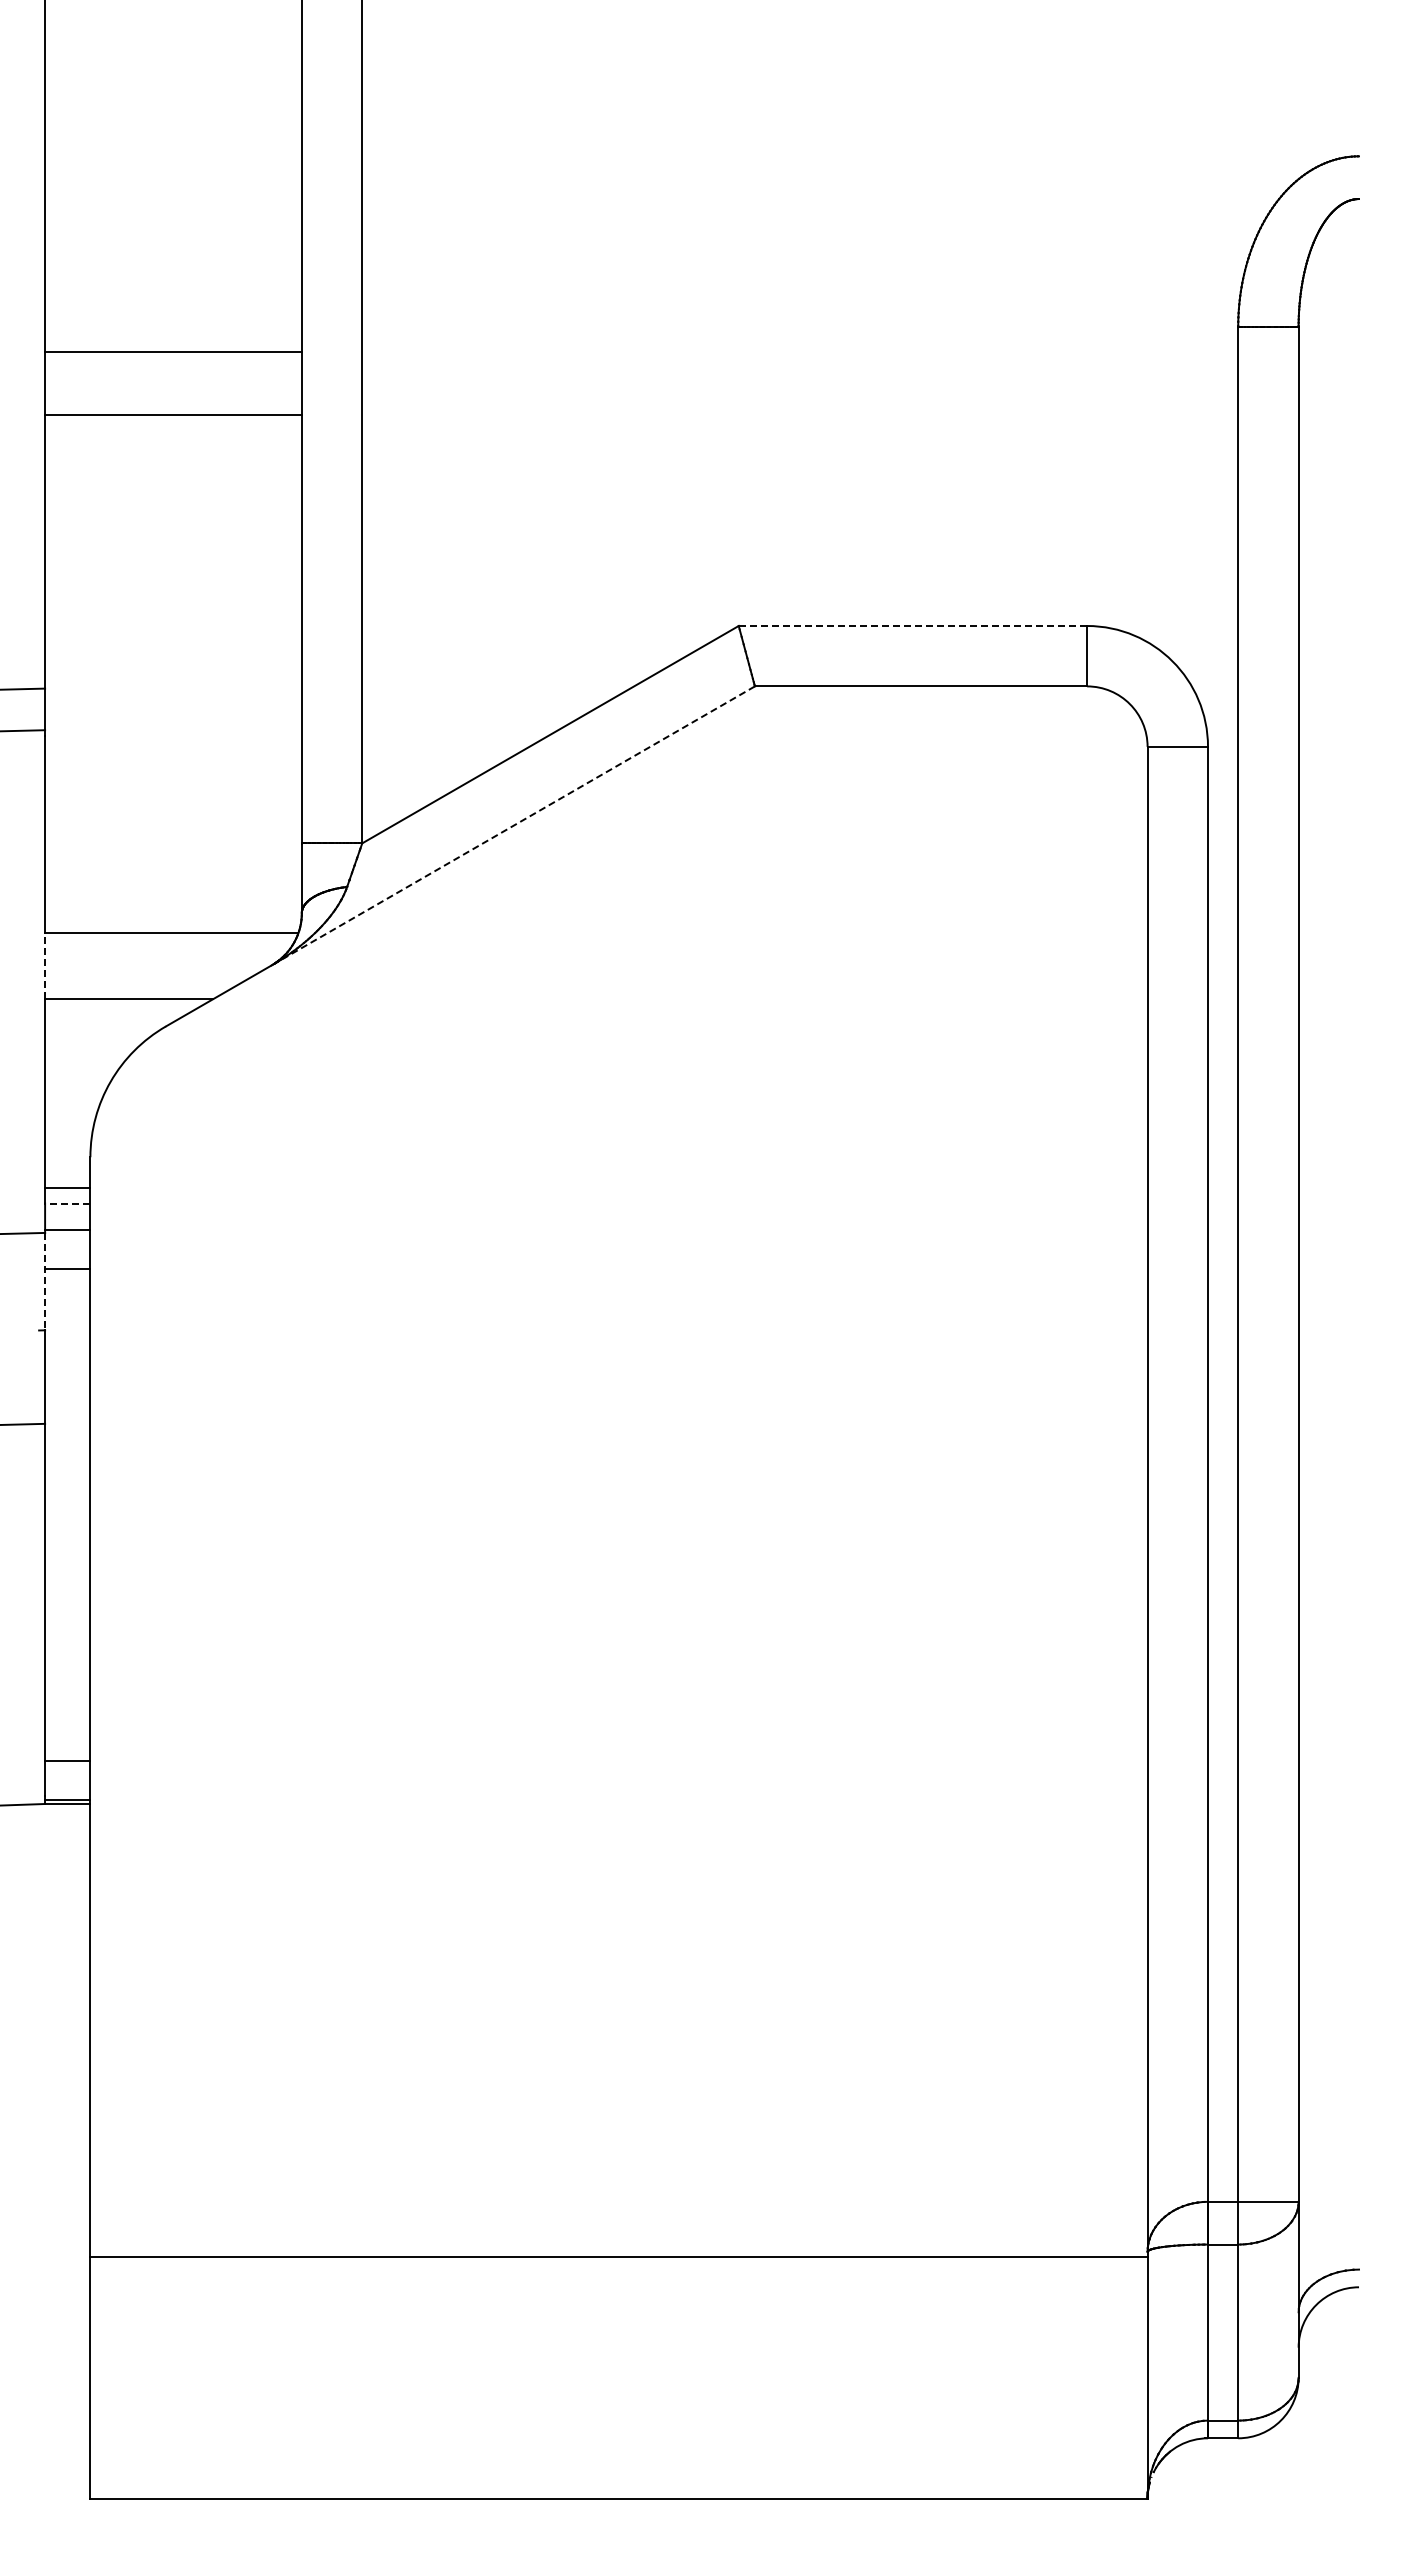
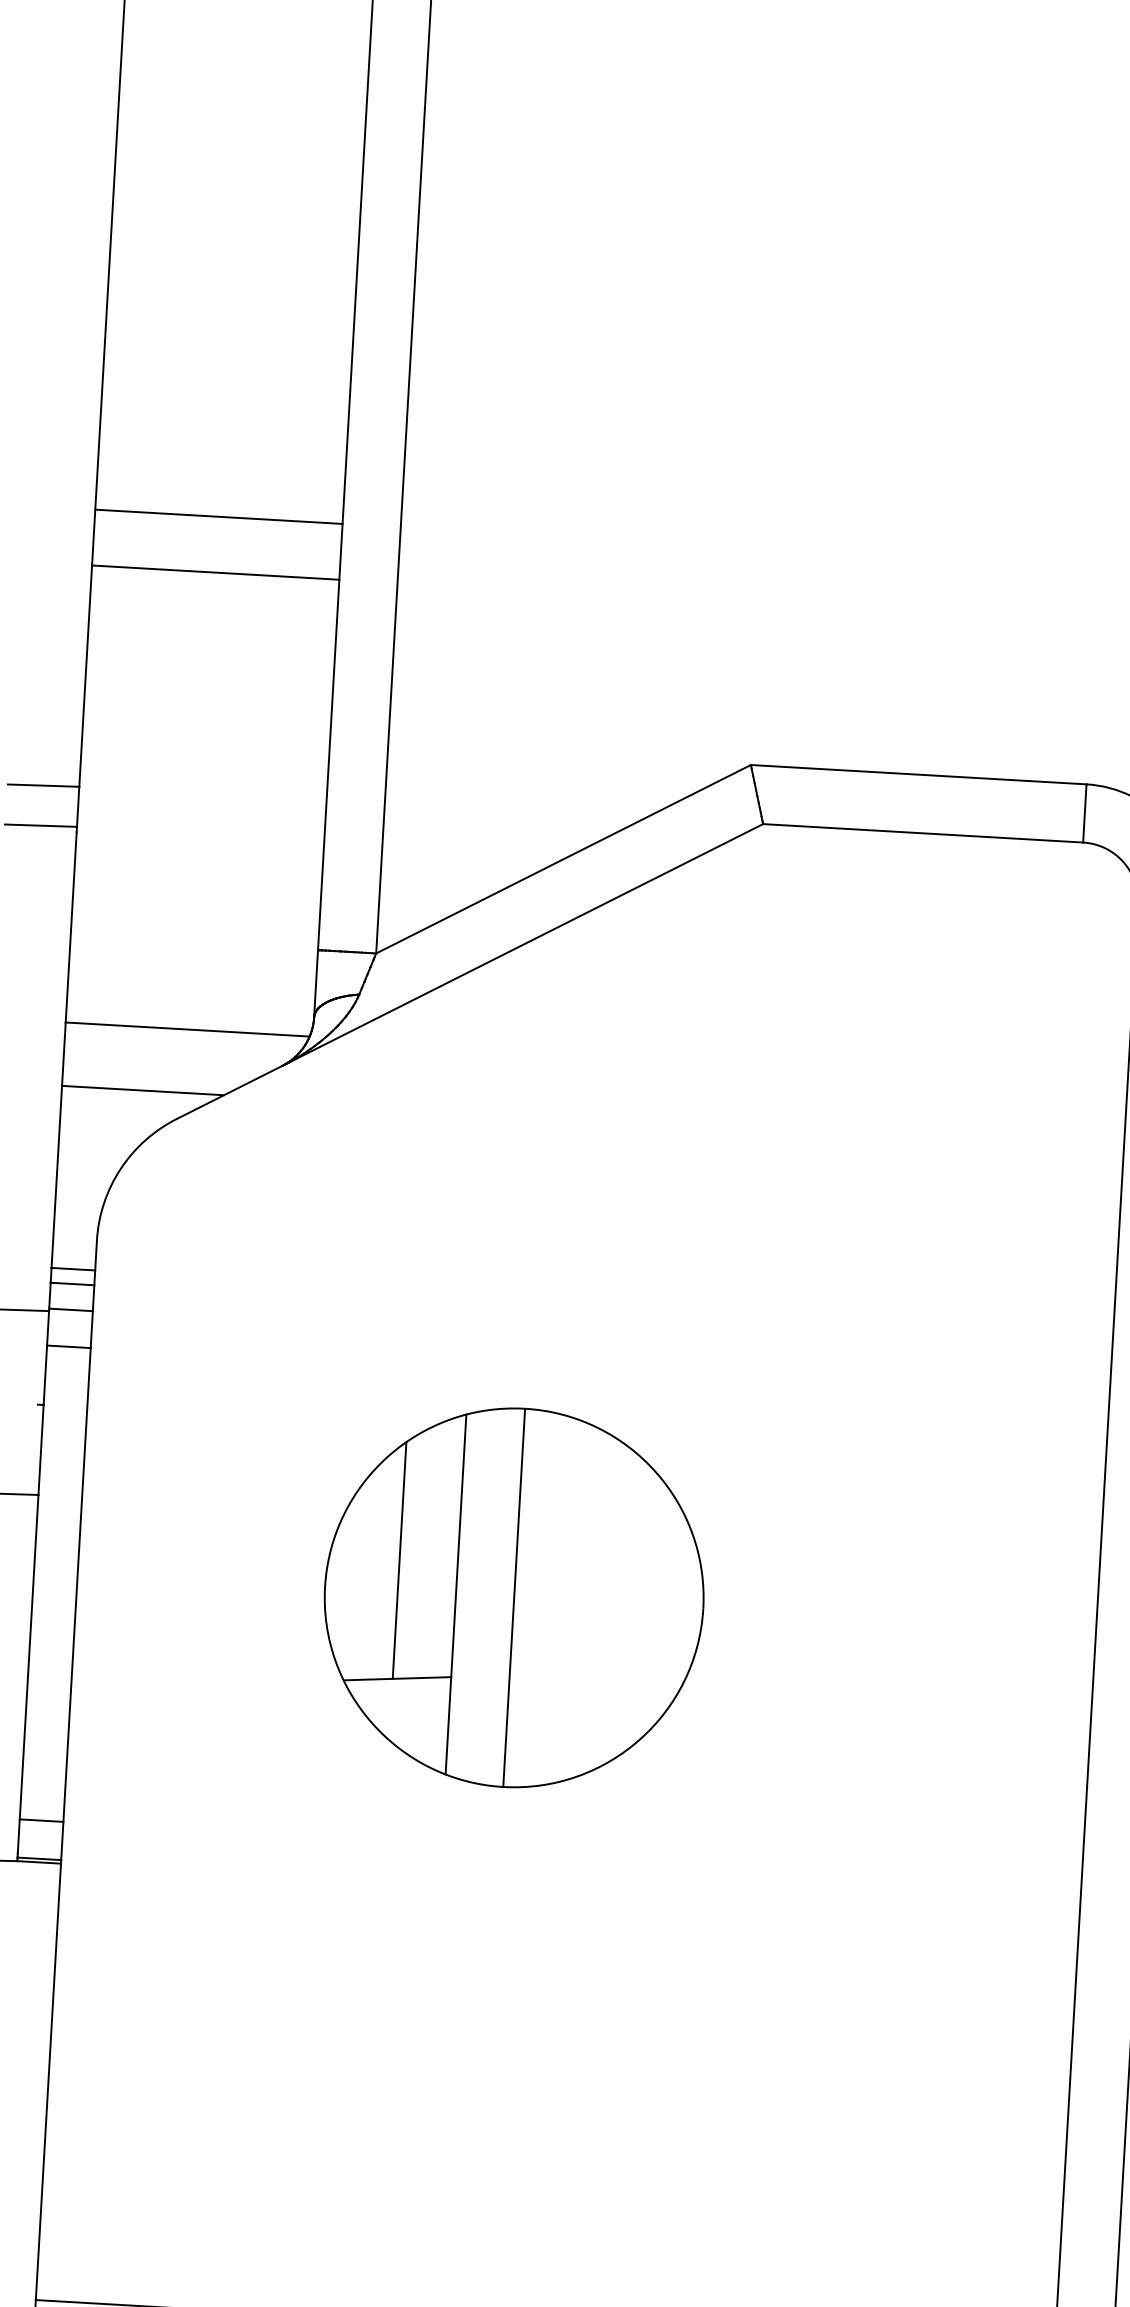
line: (173, 351) -> (218, 516), moved
line: (173, 414) -> (215, 572), moved
line: (913, 626) -> (919, 775), dashed -> solid
line: (512, 826) -> (521, 945), dashed -> solid
line: (45, 966) -> (64, 1054), dashed -> solid
line: (67, 1203) -> (72, 1283), dashed -> solid
line: (45, 1281) -> (46, 1357), dashed -> solid
part: (543, 1501) -> (514, 1597), added

